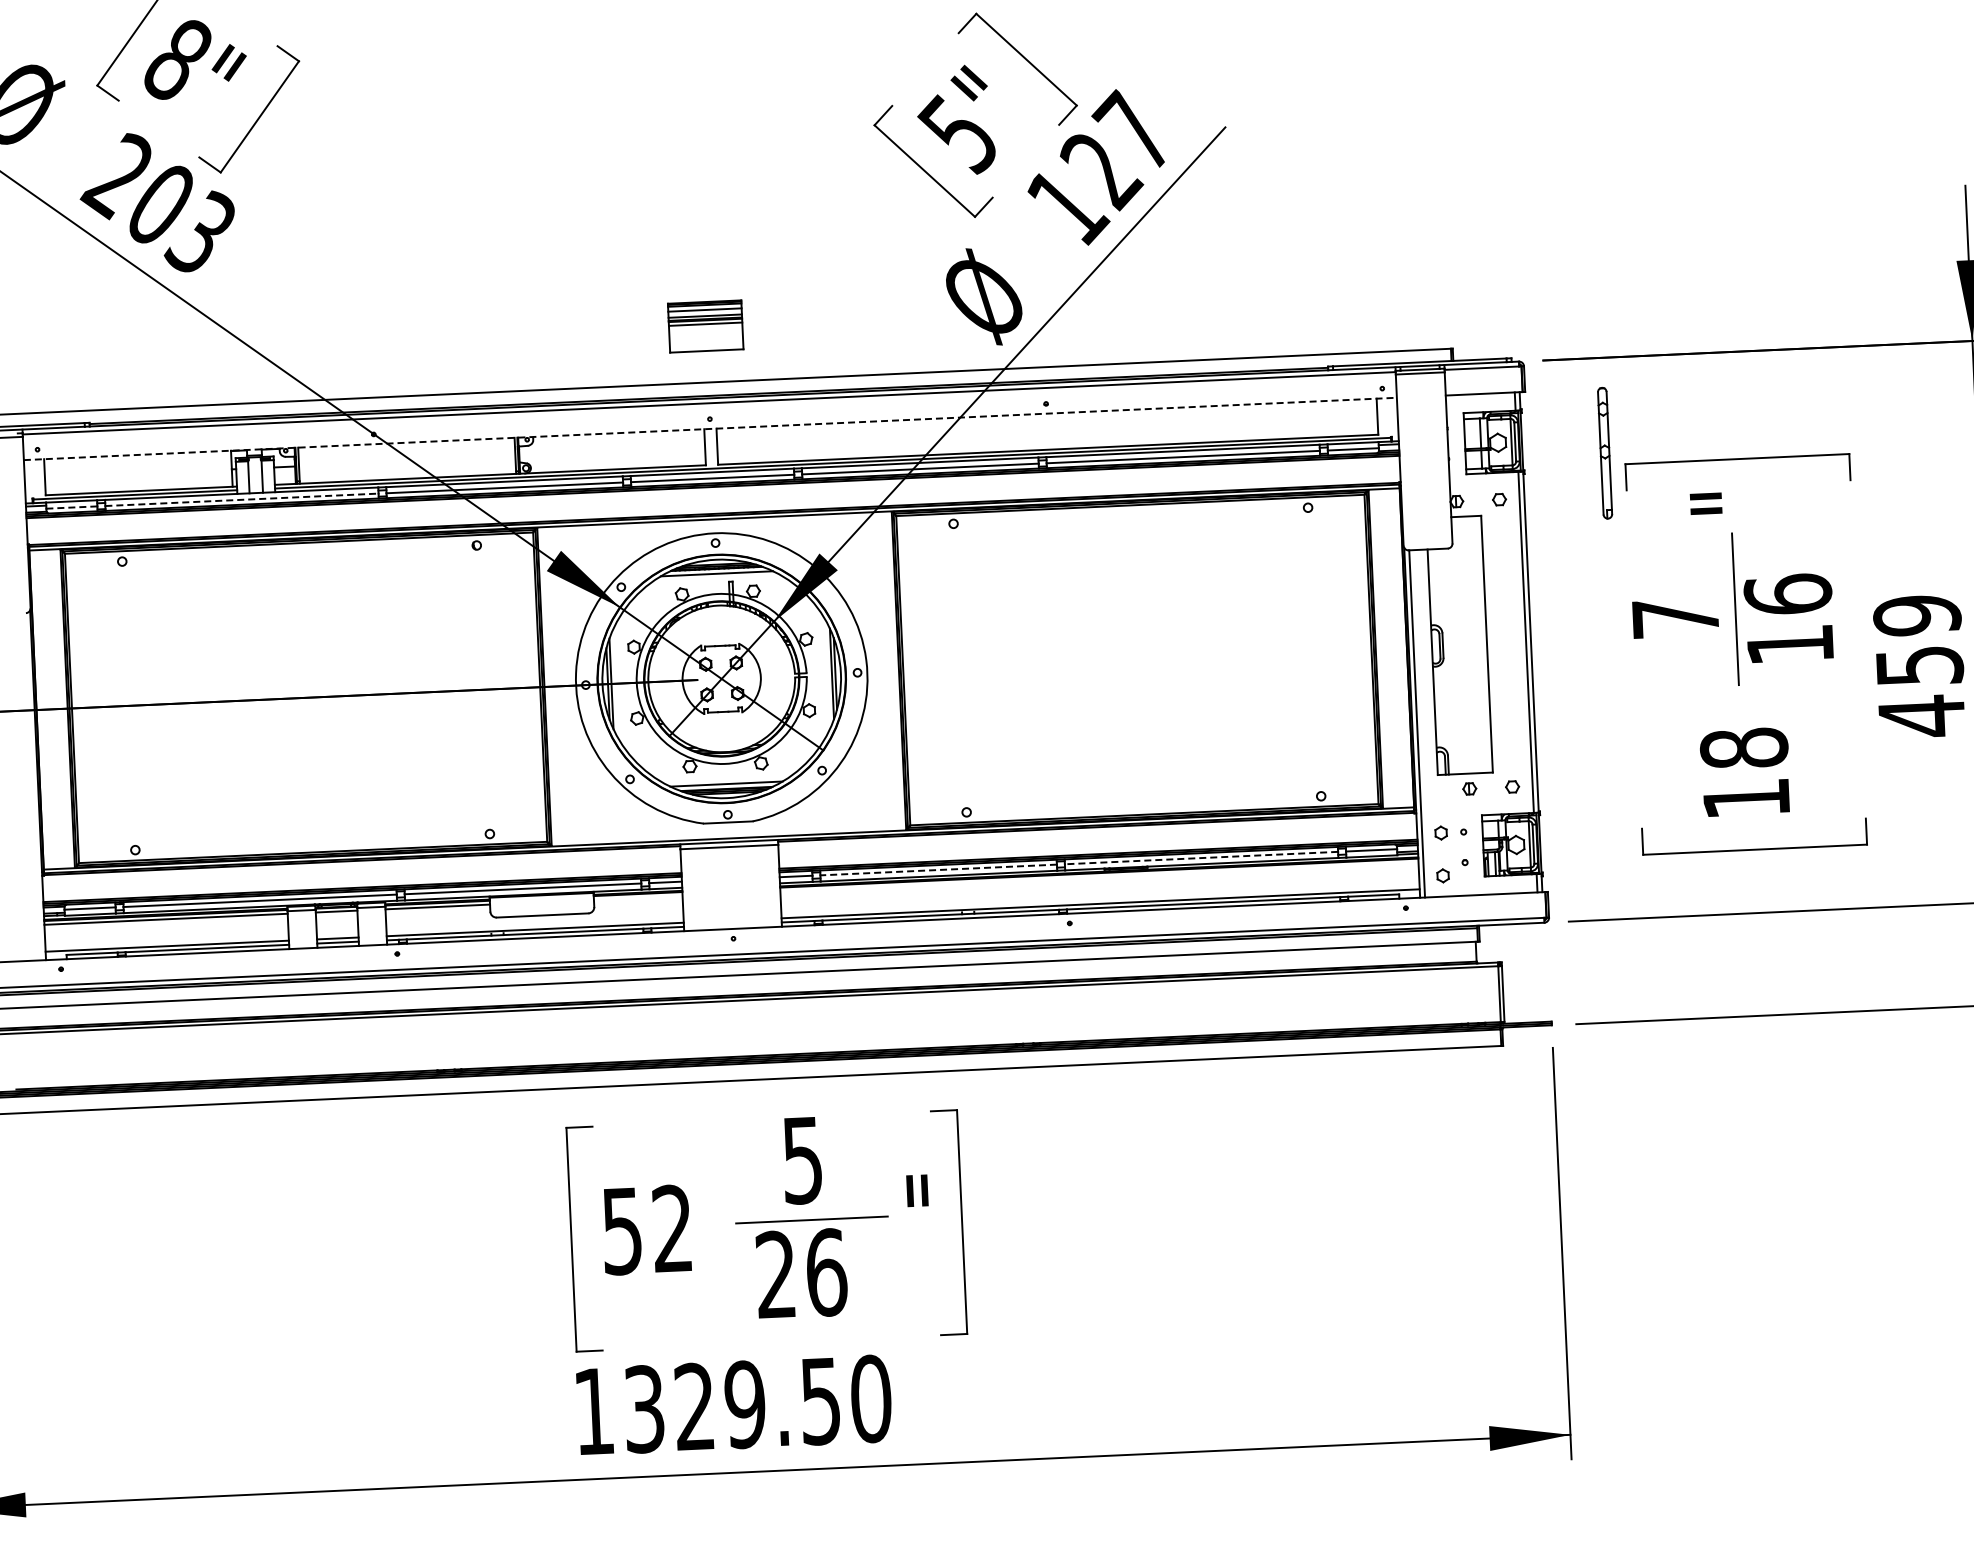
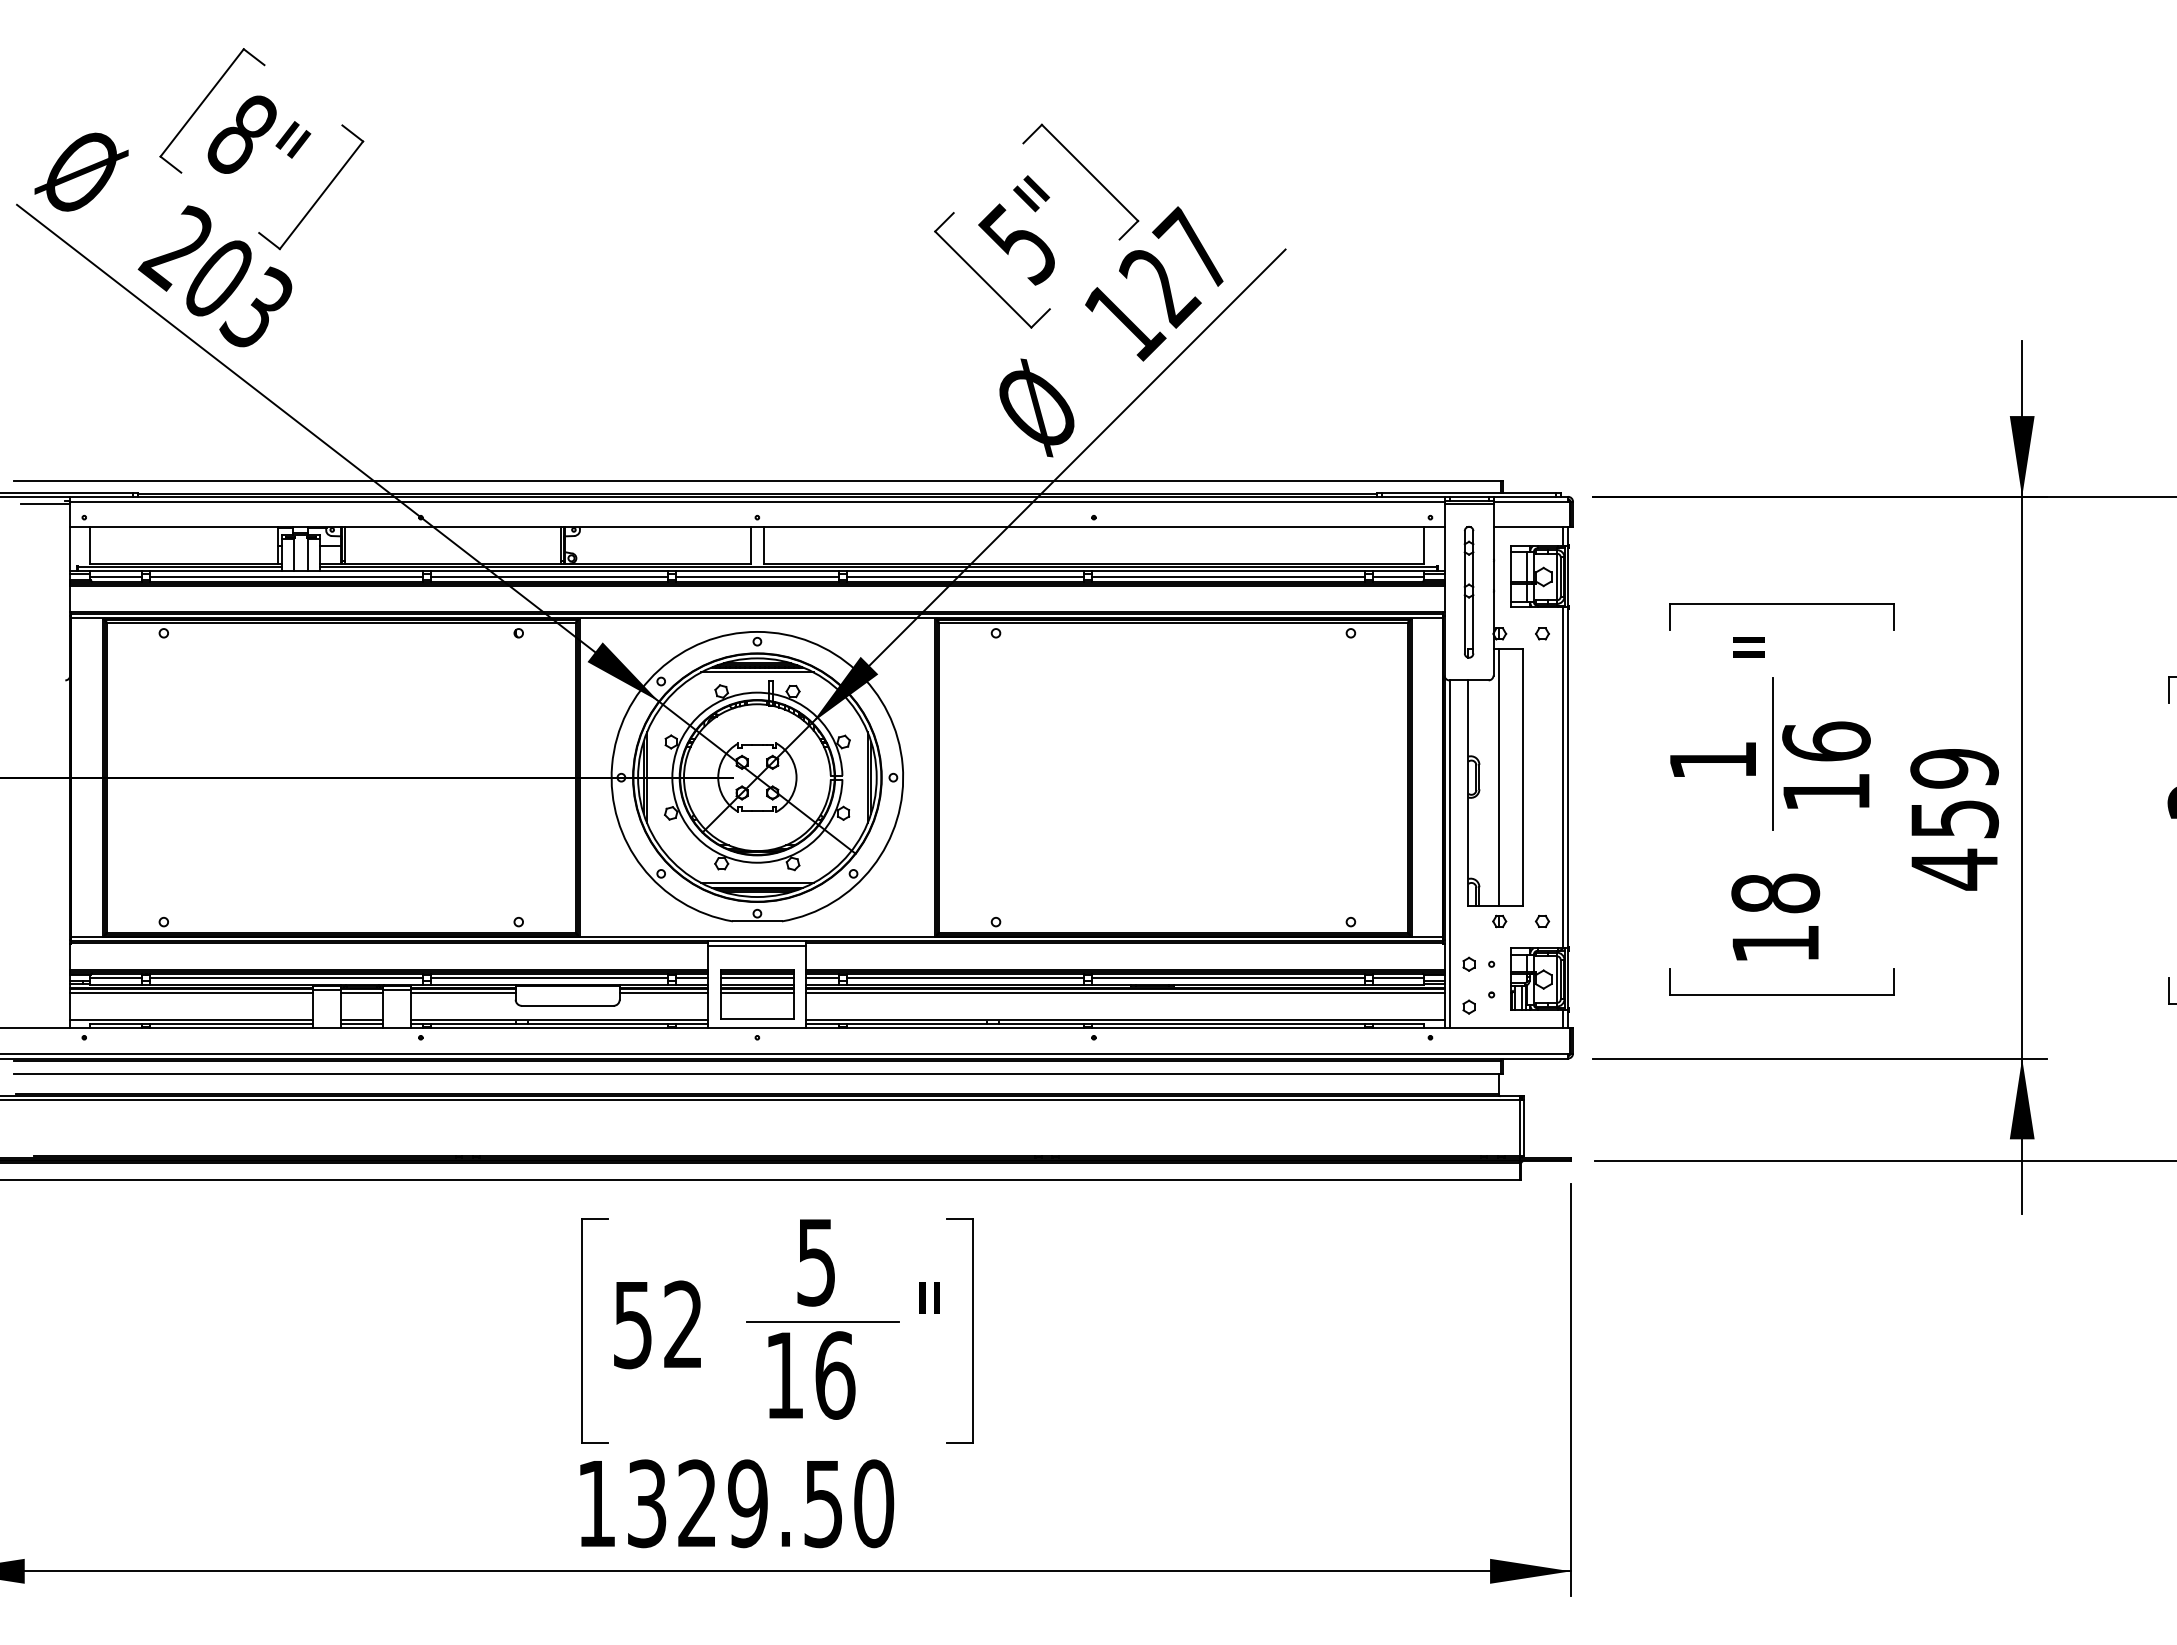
part: (705, 326) -> (757, 994), moved
line: (710, 429) -> (757, 527), dashed -> solid
part: (1604, 453) -> (1468, 592), moved
line: (242, 500) -> (286, 577), dashed -> solid
line: (72, 508) -> (116, 577), dashed -> solid
text: (1675, 618) -> (1712, 760), 7 -> 1
line: (1463, 645) -> (1499, 777), added
line: (1201, 858) -> (1228, 978), dashed -> solid
line: (937, 870) -> (964, 978), dashed -> solid
line: (1099, 876) -> (1125, 992), added
line: (637, 897) -> (663, 992), added
text: (774, 1273) -> (783, 1374), 26 -> 16

